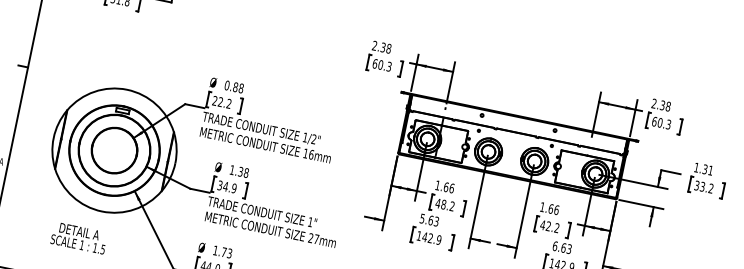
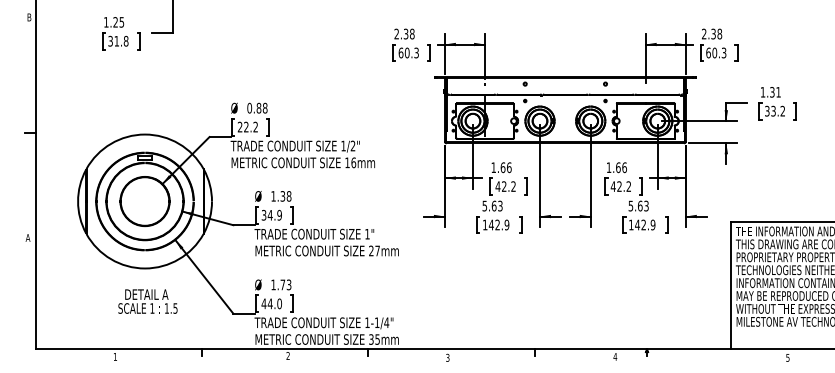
text: (444, 204) -> (504, 186), 48.2 -> 42.2
text: (78, 237) -> (147, 301), moved
text: (554, 245) -> (630, 205), 6.63 -> 5.63

